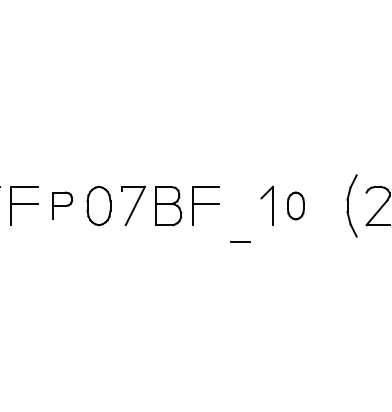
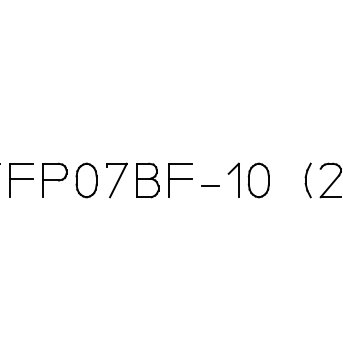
part: (62, 205) -> (54, 180), size x1.43
part: (295, 205) -> (258, 180), size x1.43
part: (352, 205) -> (308, 180), size x0.62
line: (240, 241) -> (210, 185), moved

